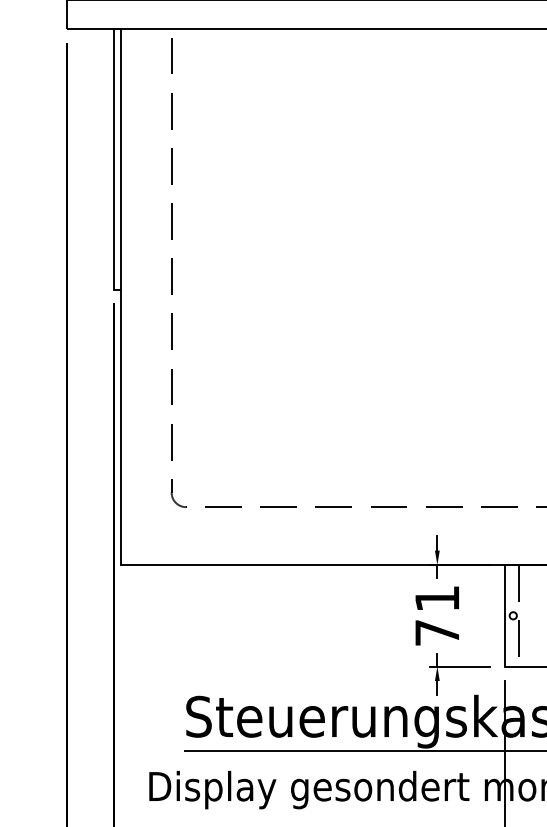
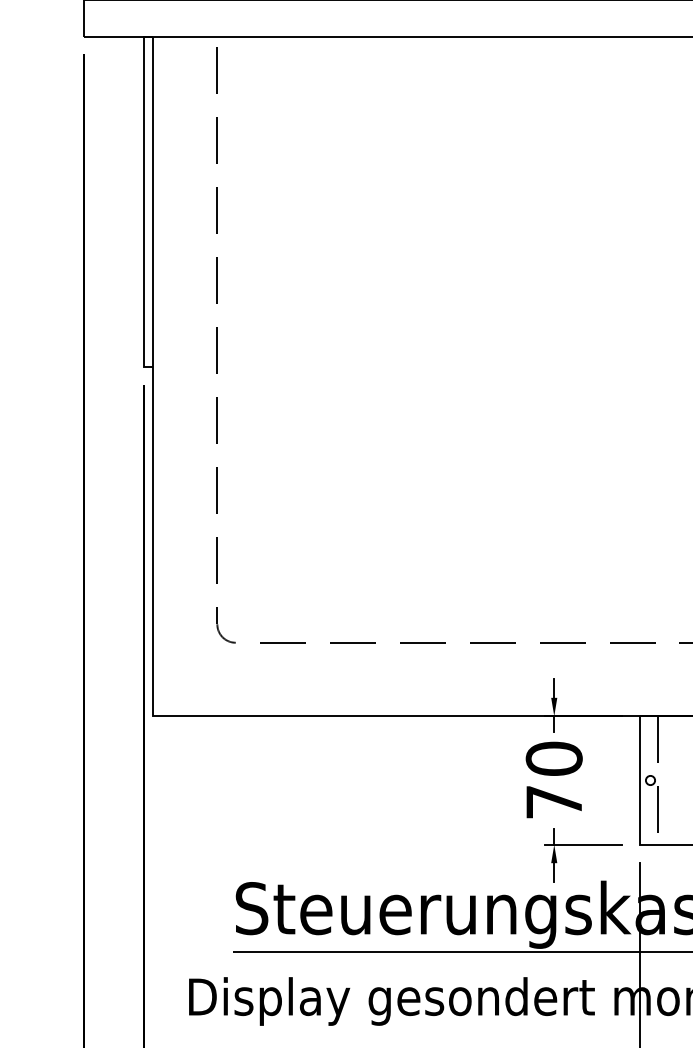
text: (436, 598) -> (553, 758), 71 -> 70

